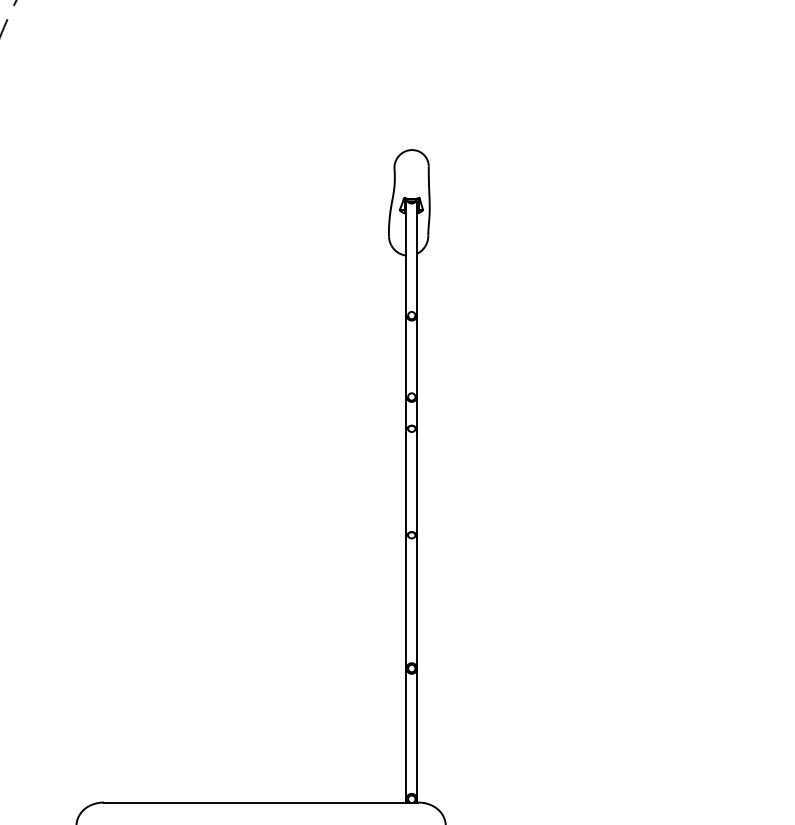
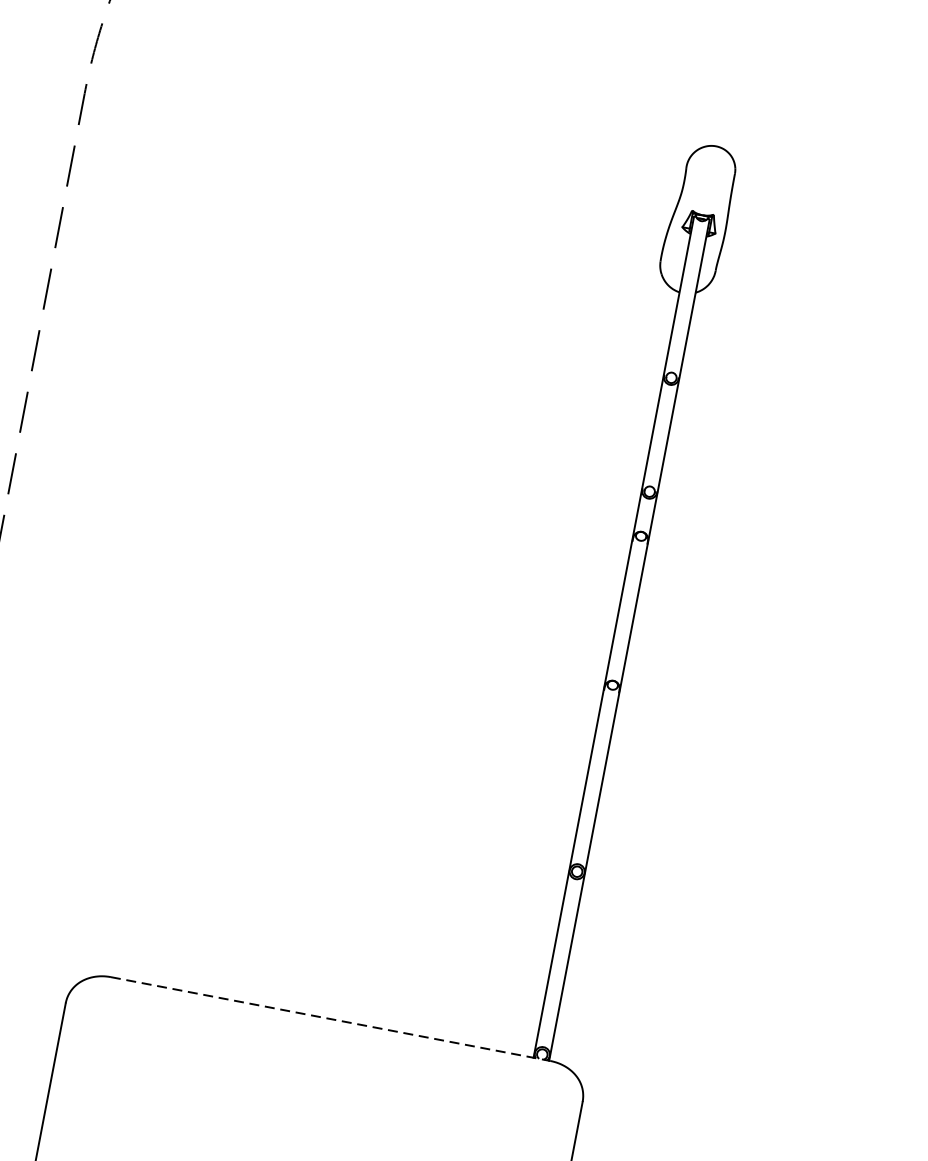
line: (261, 802) -> (331, 1019), solid -> dashed

